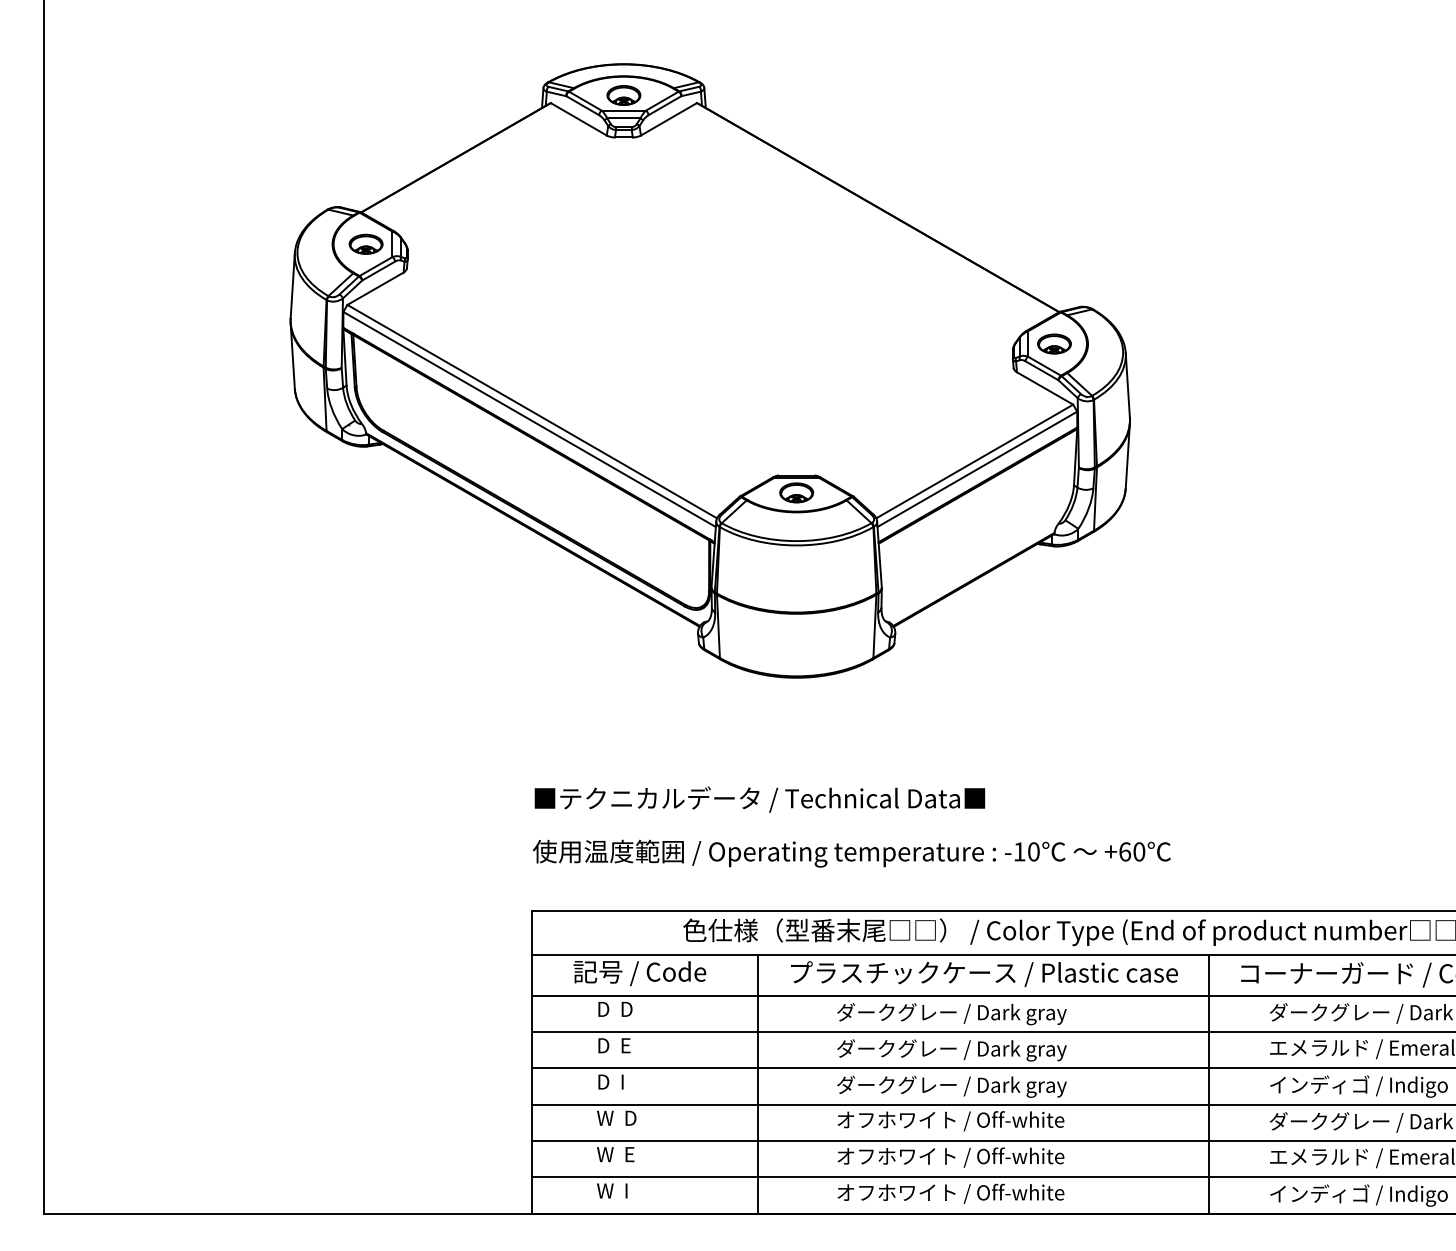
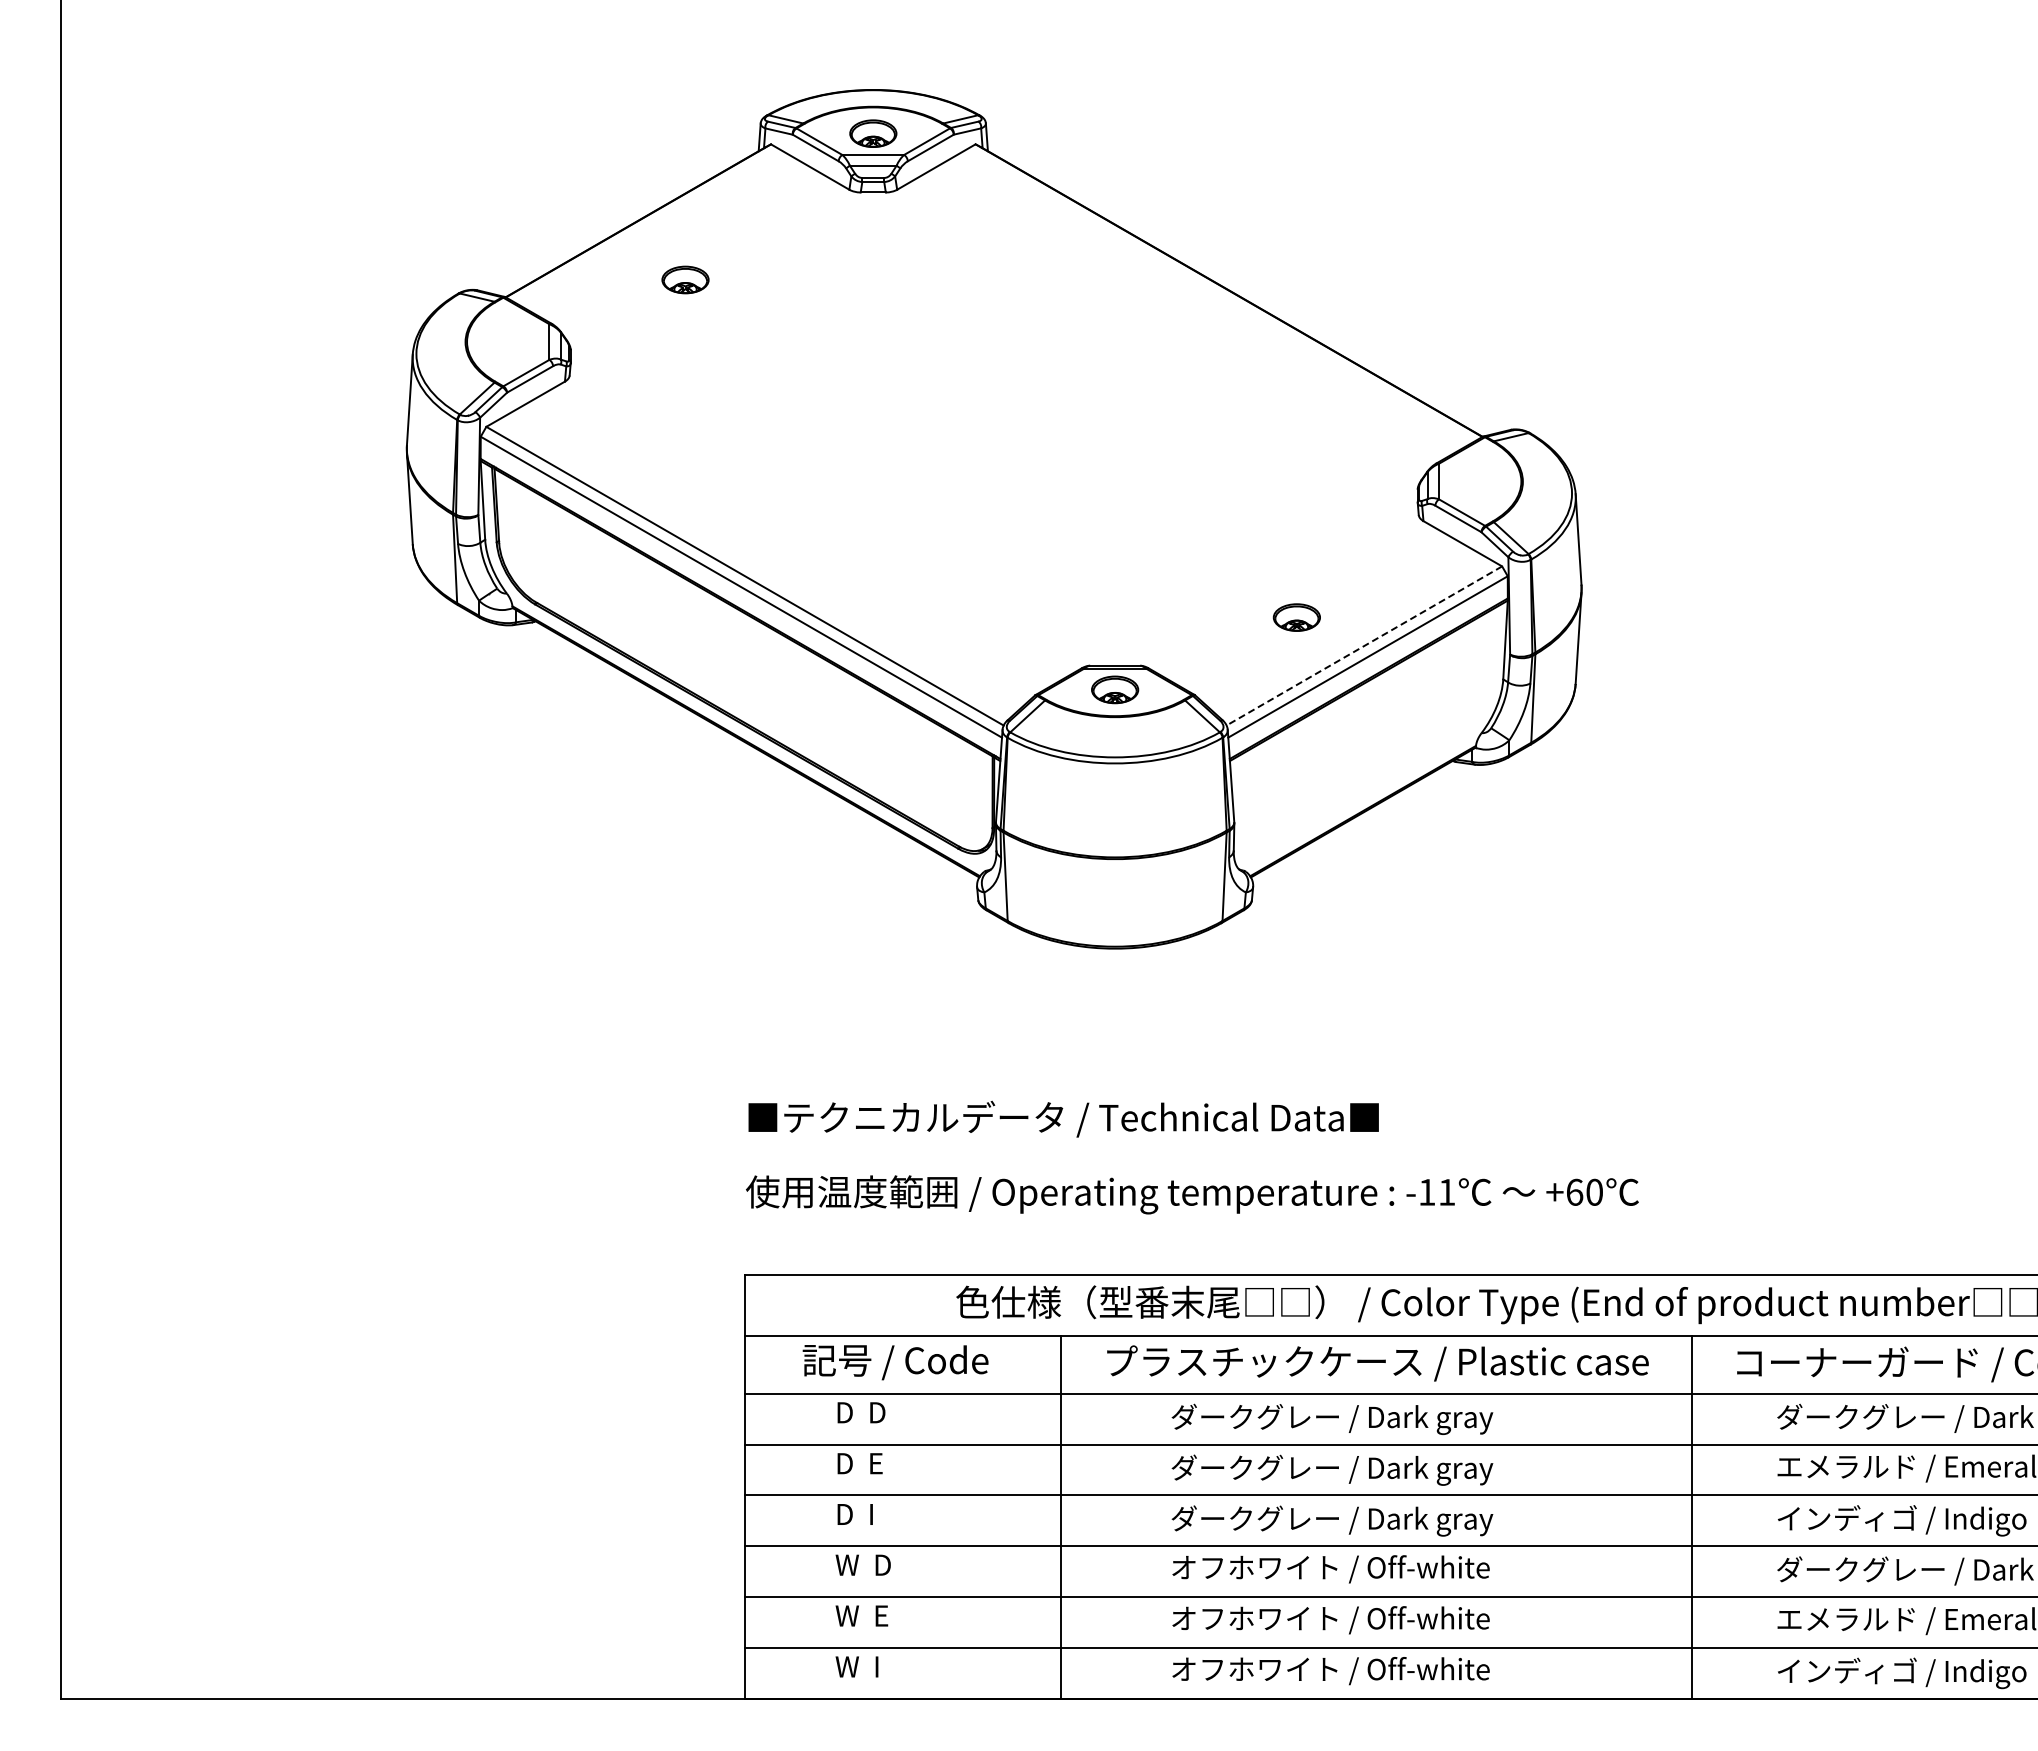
part: (366, 243) -> (685, 279), moved
part: (1054, 343) -> (1296, 617), moved
line: (974, 461) -> (1363, 646), solid -> dashed
text: (1034, 851) -> (1447, 1191), -10 -> -11

